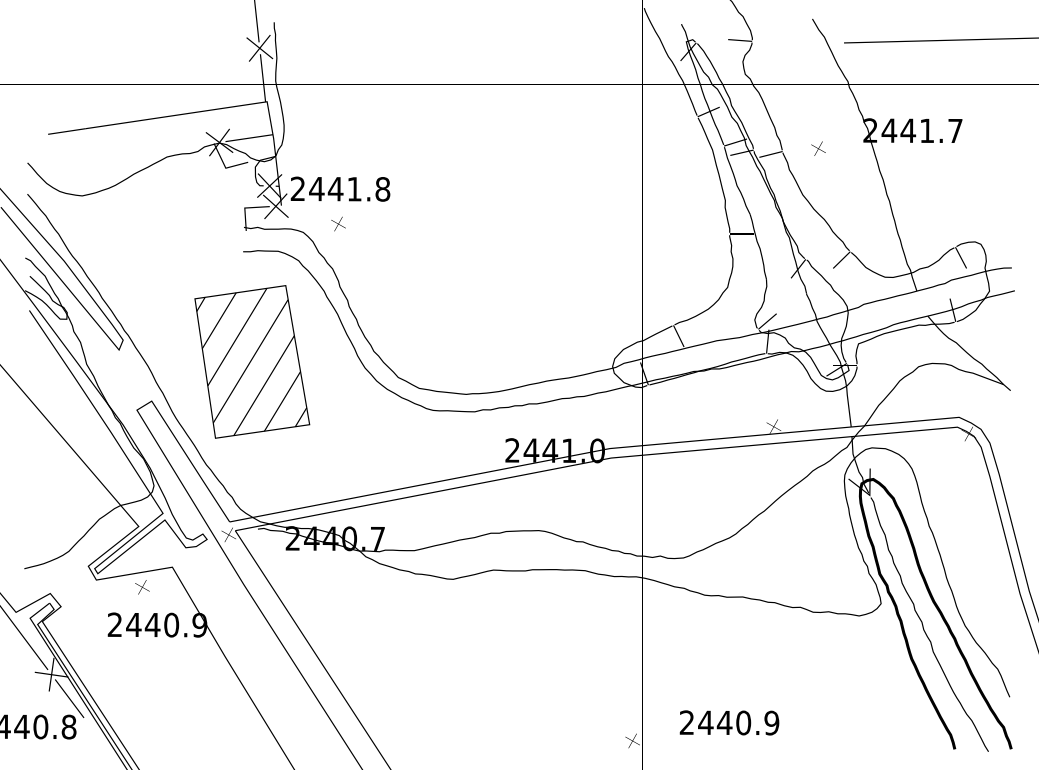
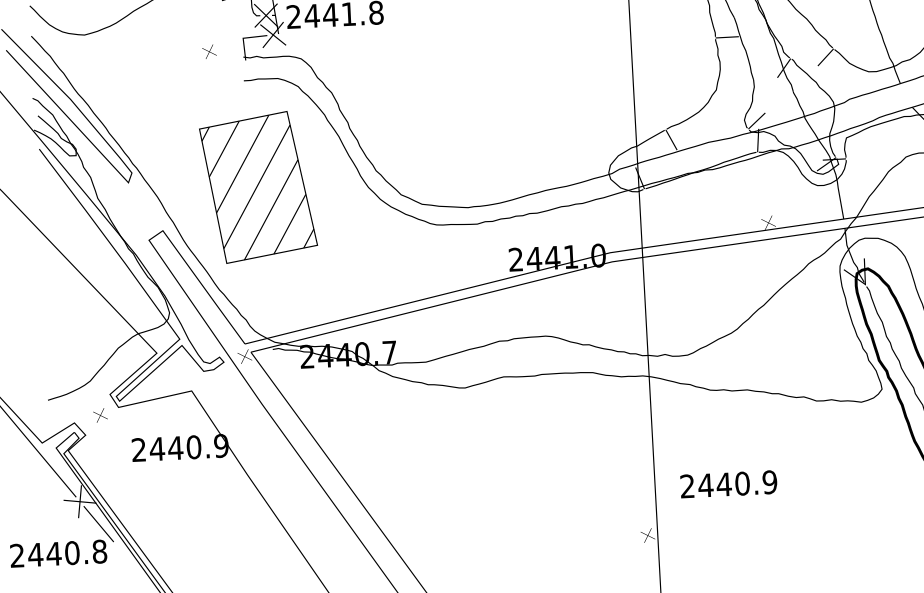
part: (338, 223) -> (209, 51), moved
part: (142, 587) -> (100, 415), moved
text: (729, 722) -> (728, 483), moved

